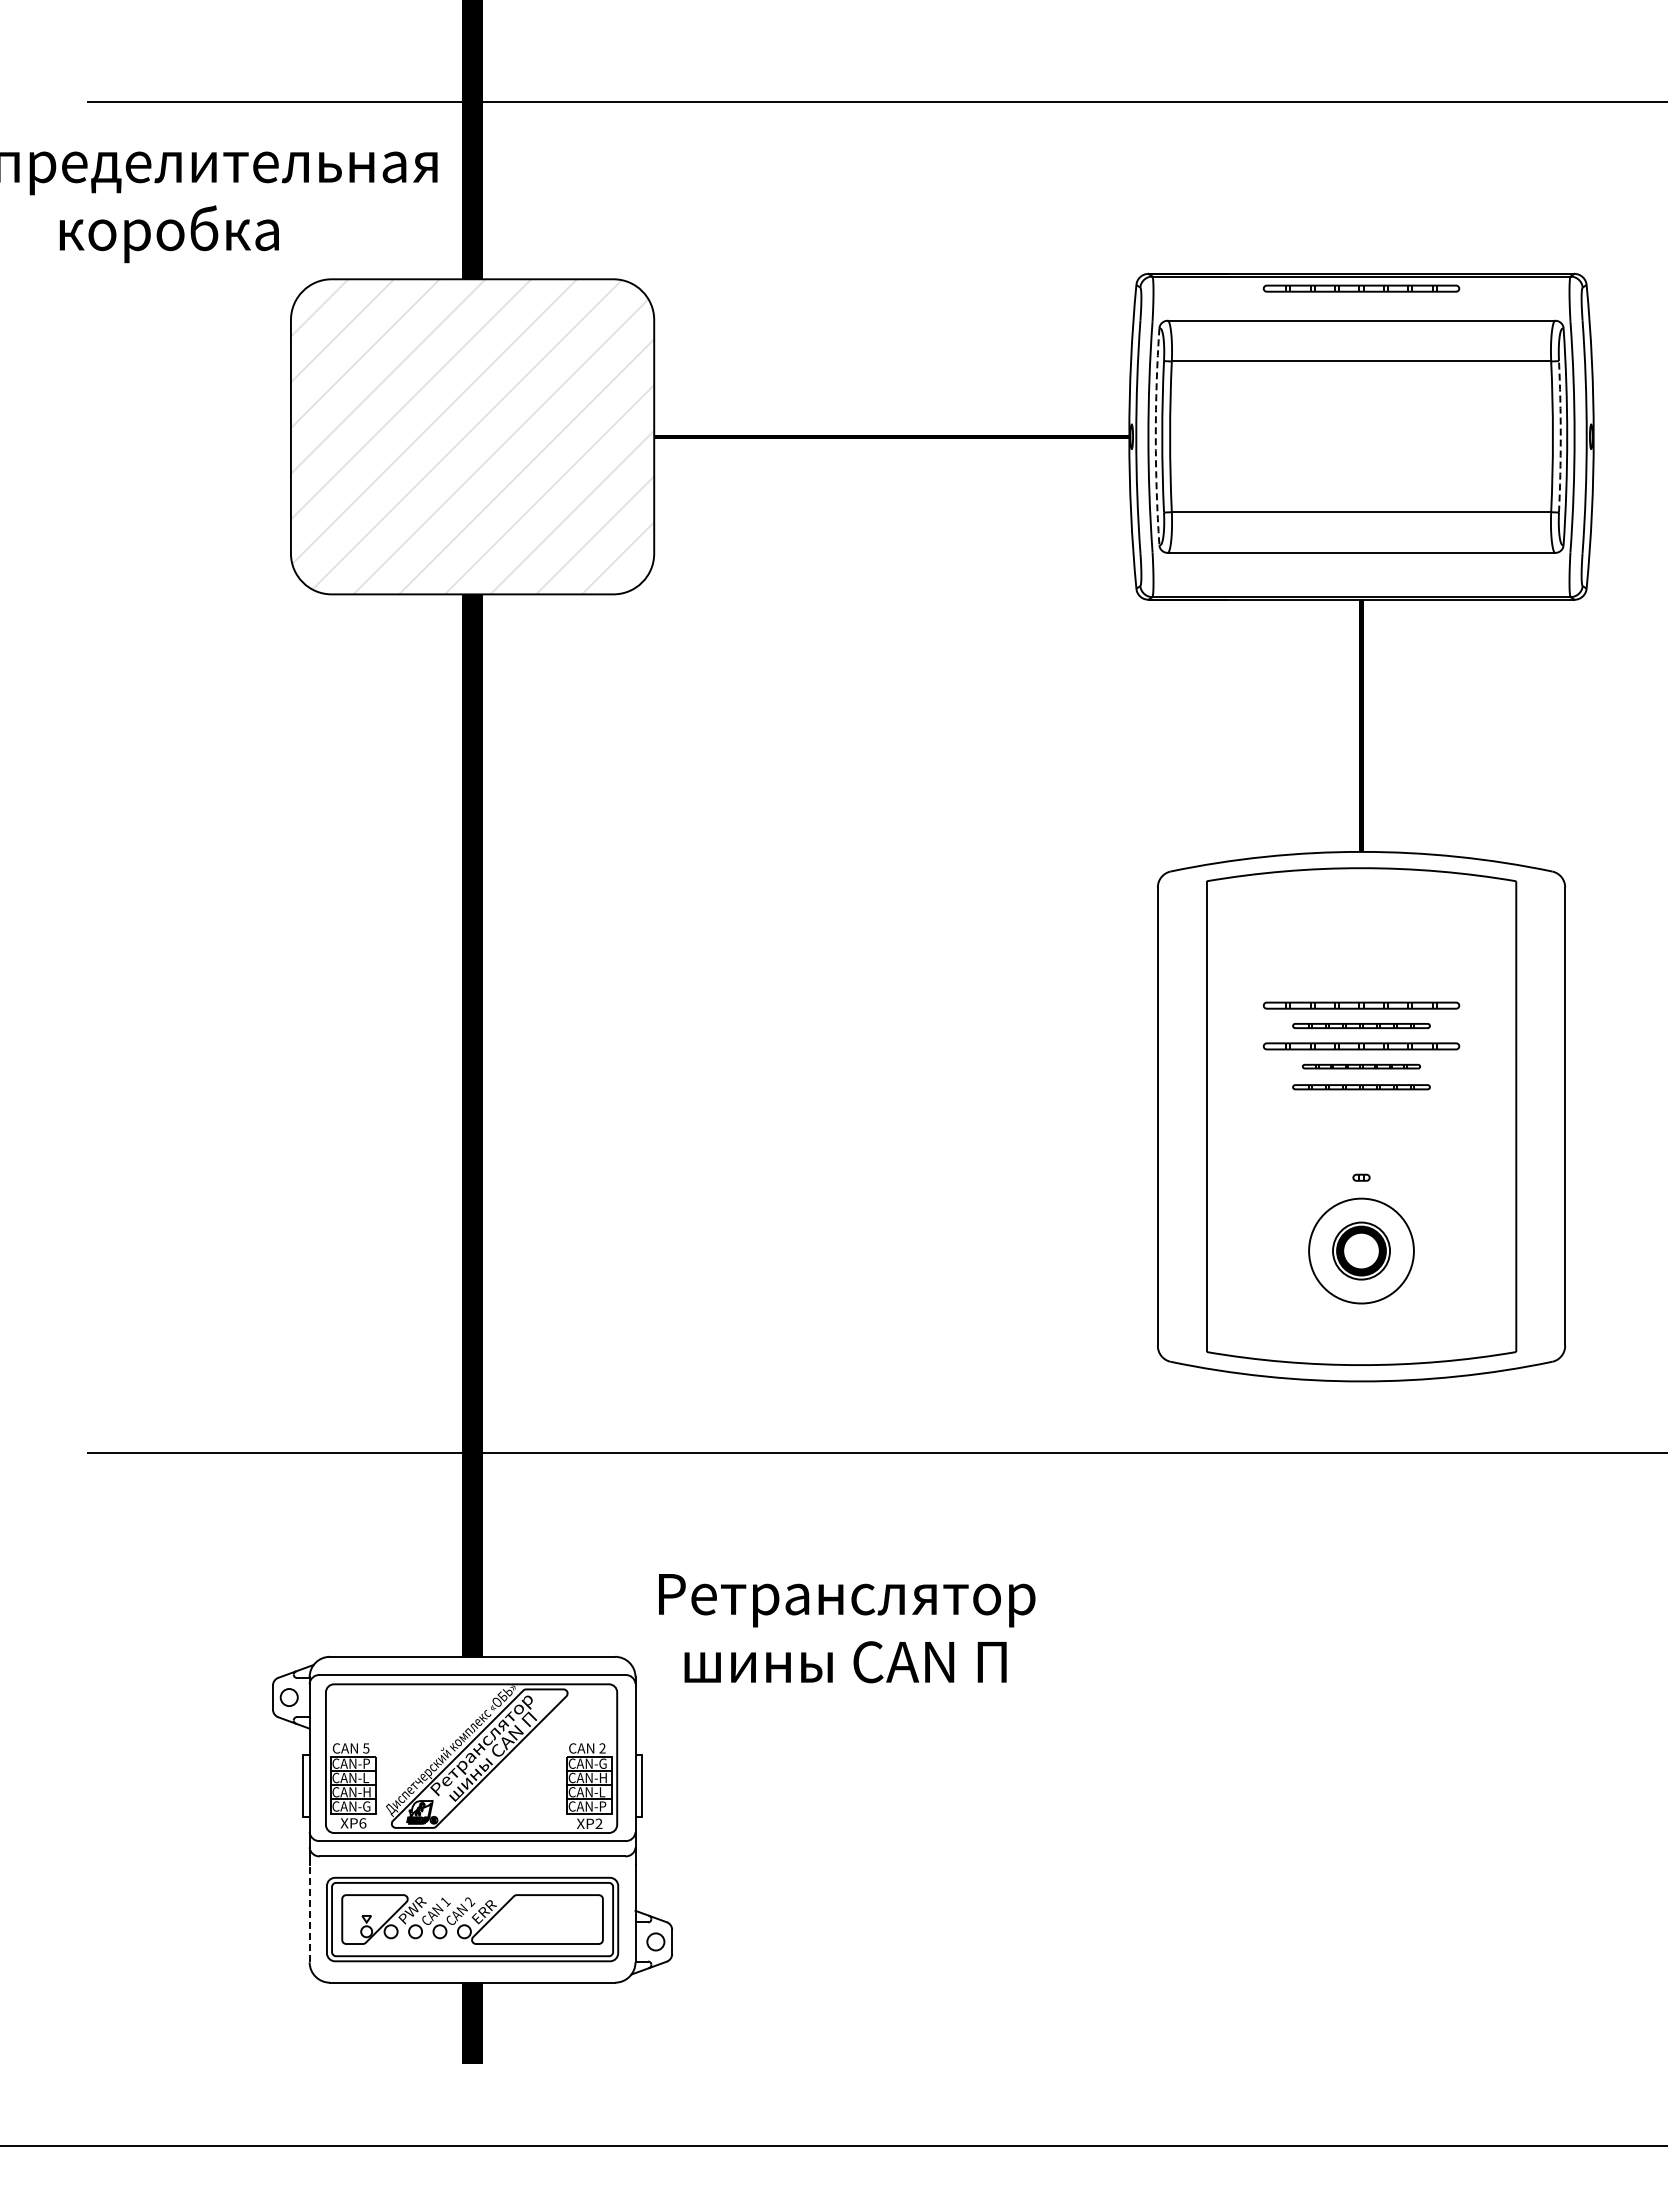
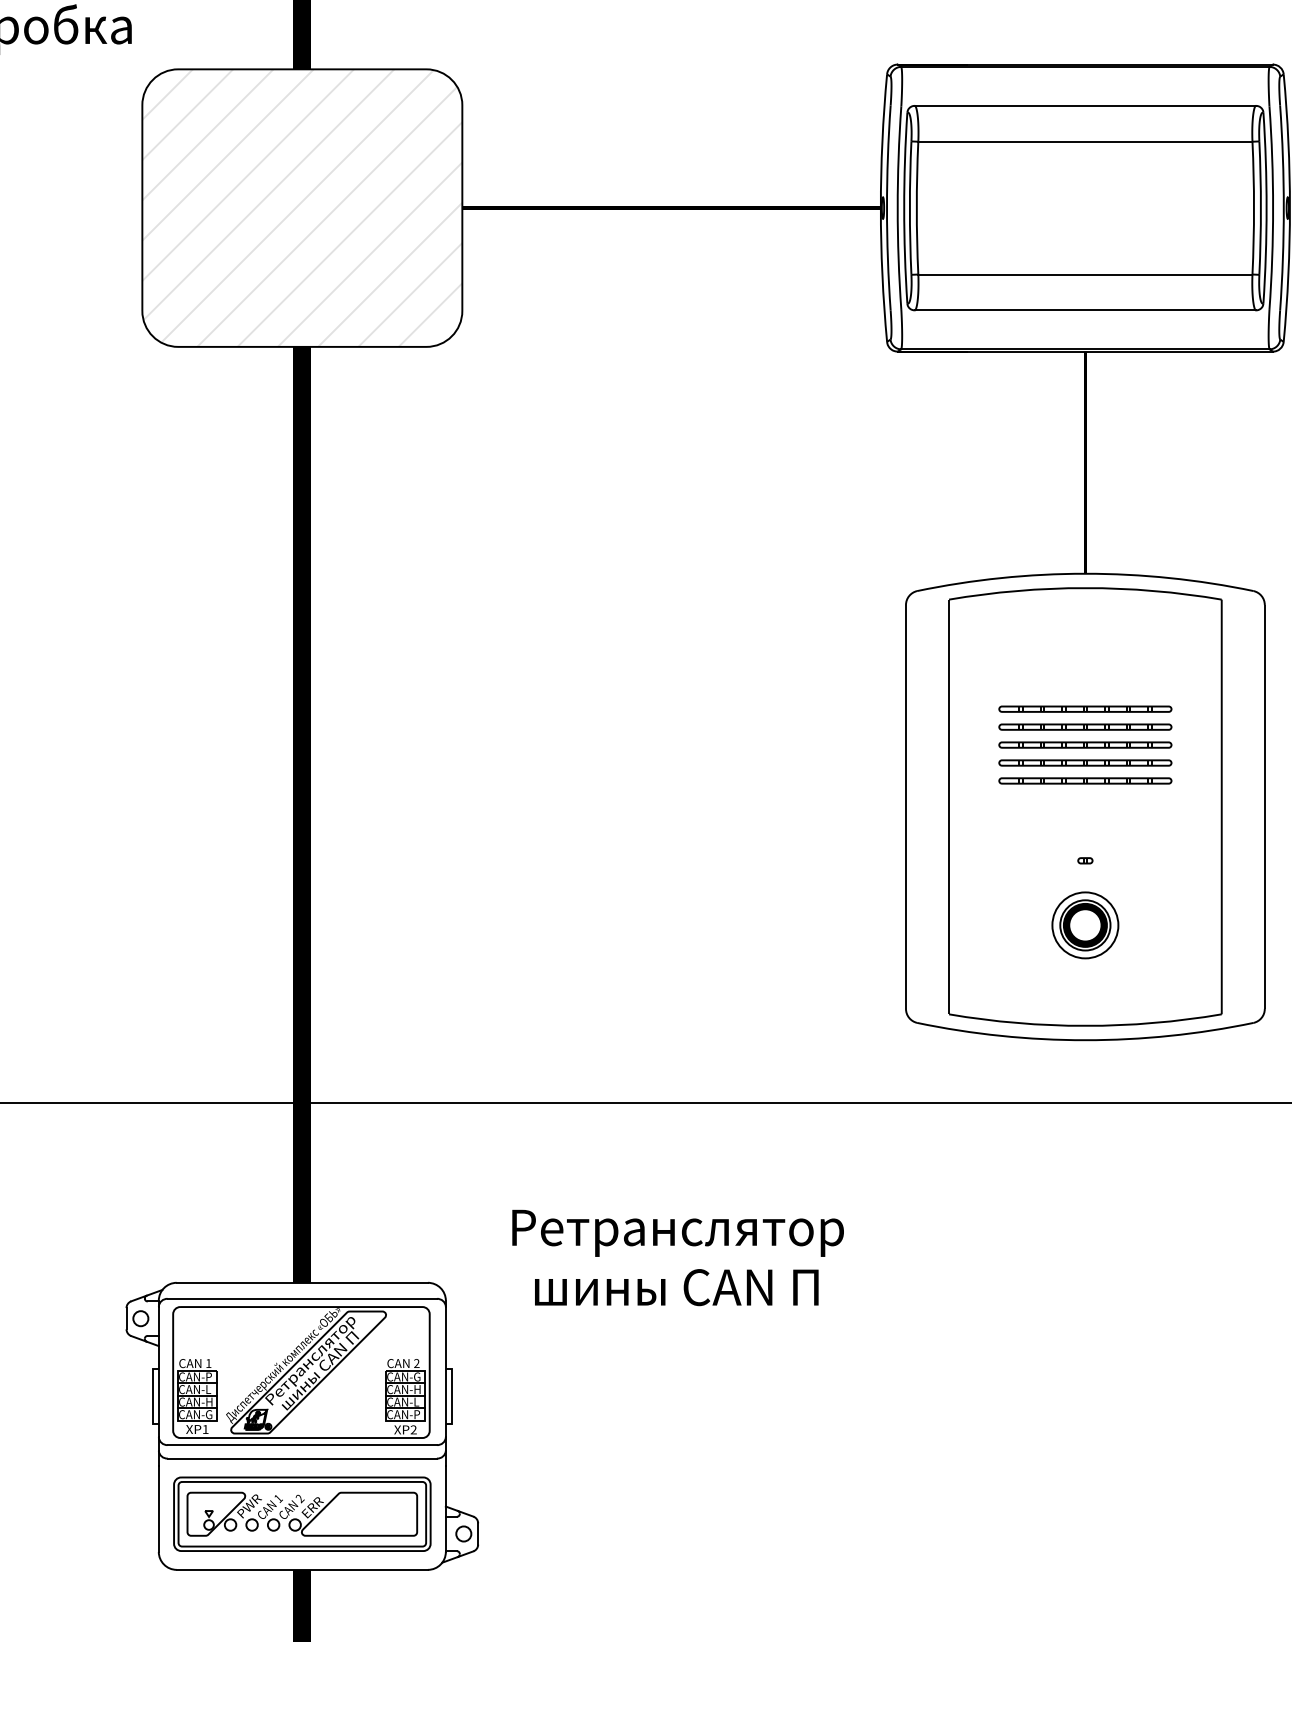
part: (1361, 288) -> (1085, 77), removed
arc: (1155, 436) -> (903, 207), dashed -> solid
arc: (1560, 436) -> (1260, 207), dashed -> solid
part: (1361, 1025) -> (1085, 726), size x1.43
part: (1361, 1066) -> (1085, 762), size x1.67
part: (1361, 1087) -> (1085, 781), size x1.43
circle: (1361, 1250) -> (1085, 924), size x0.71
text: (847, 1628) -> (678, 1257), moved
text: (366, 1748) -> (208, 1363), 5 -> 1
text: (362, 1823) -> (205, 1429), XP6 -> XP1
line: (309, 1913) -> (158, 1508), dashed -> solid

